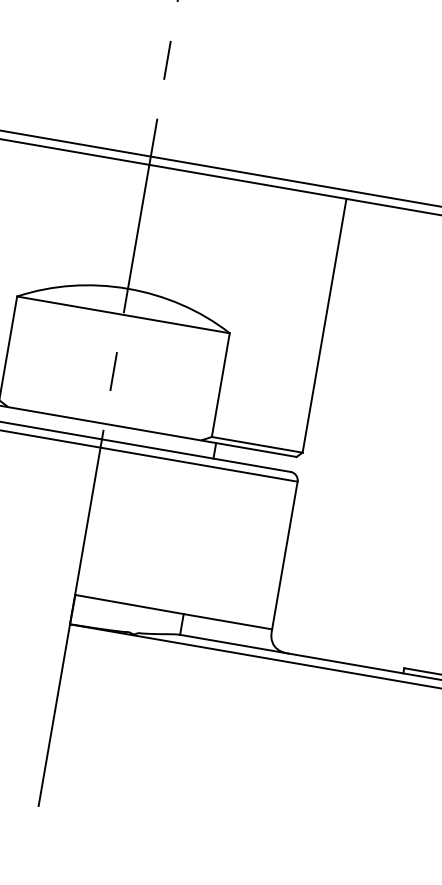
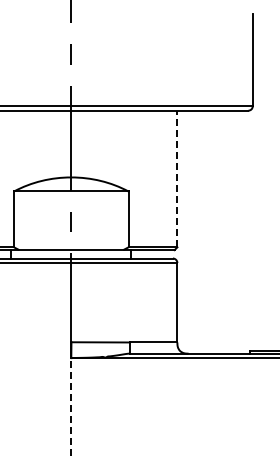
line: (324, 324) -> (177, 178), solid -> dashed
line: (54, 716) -> (71, 407), solid -> dashed

